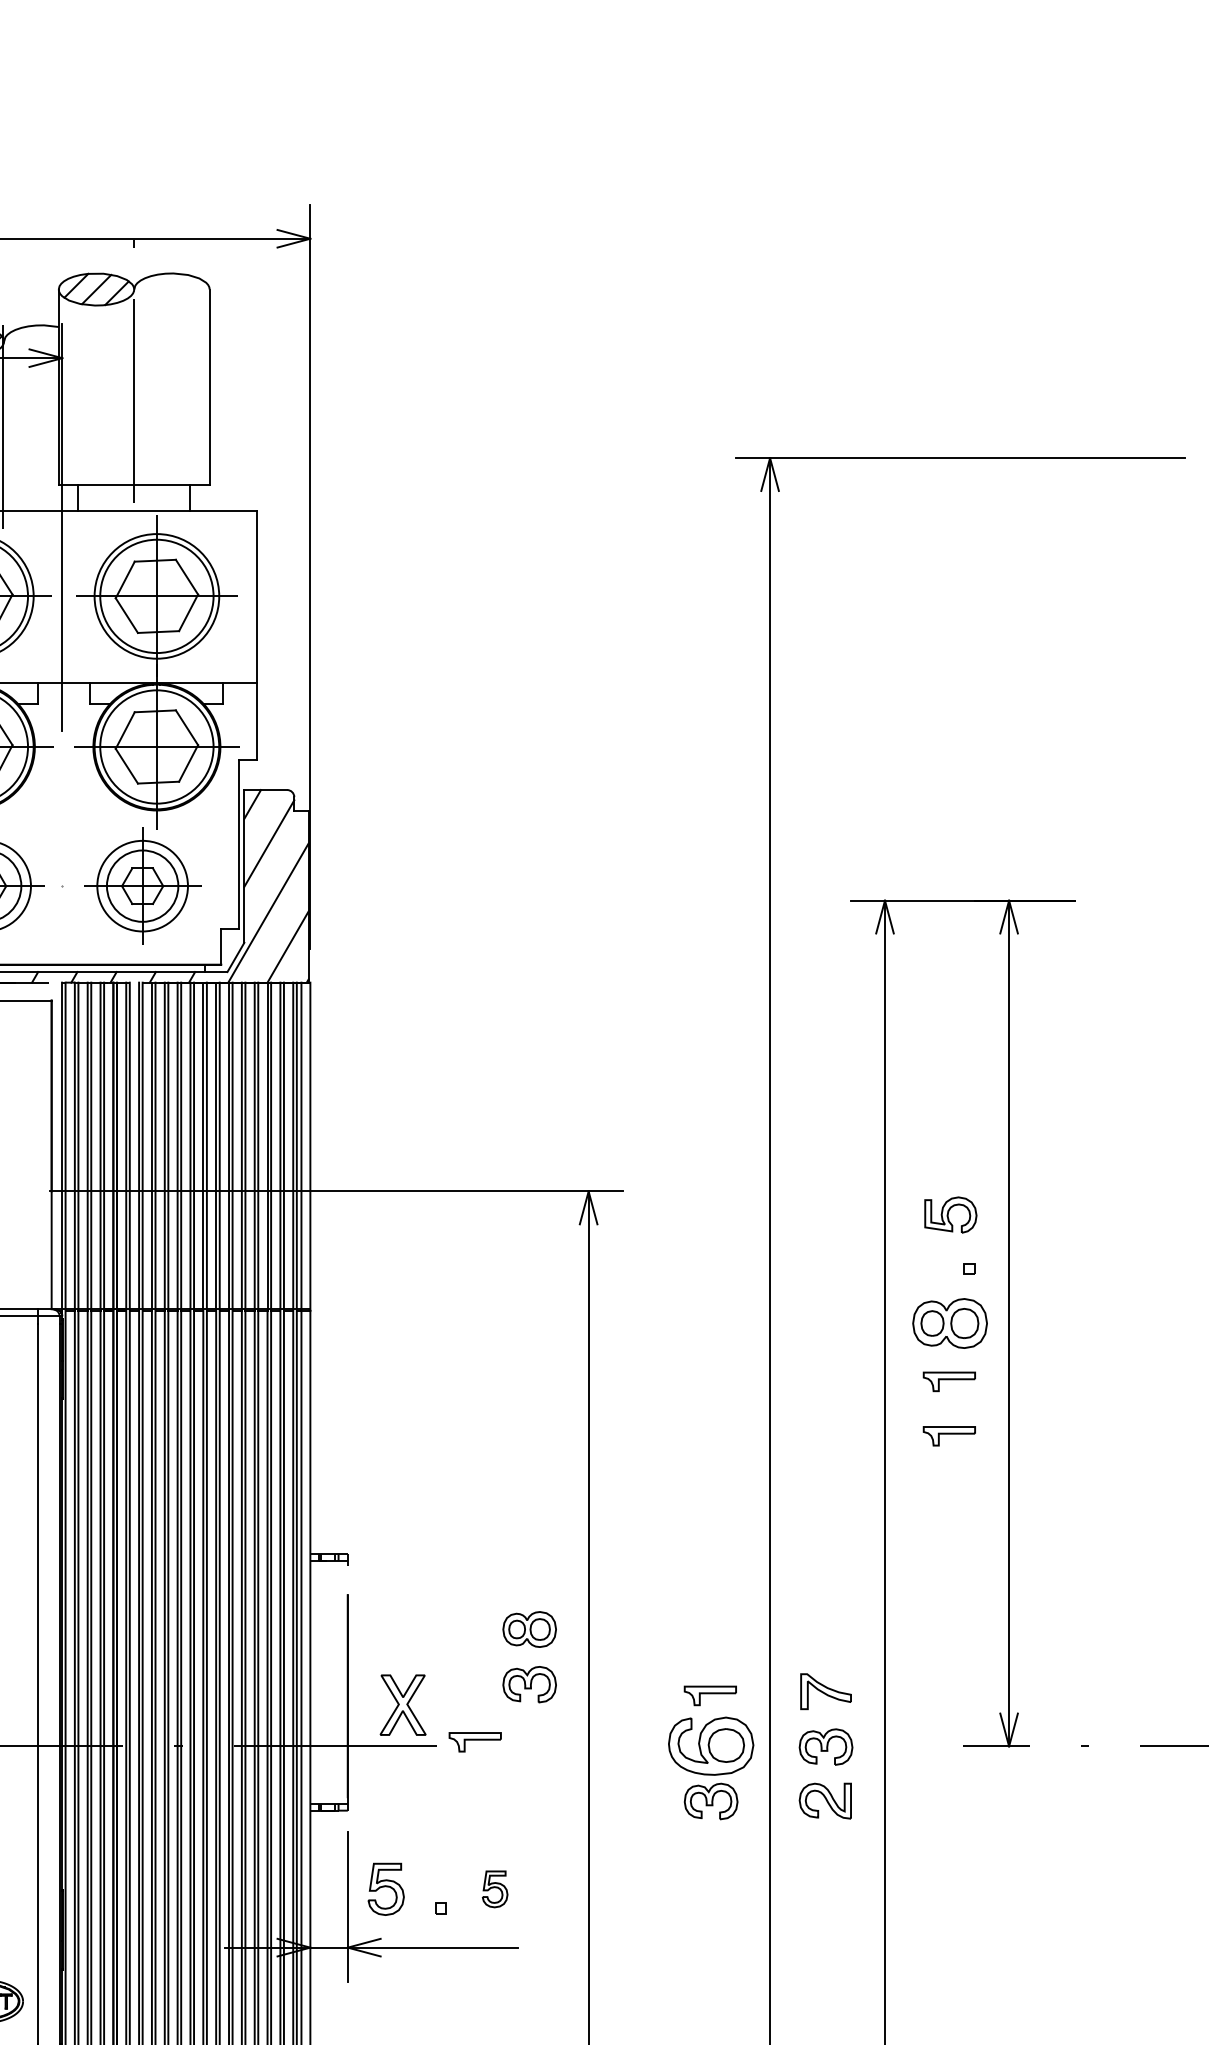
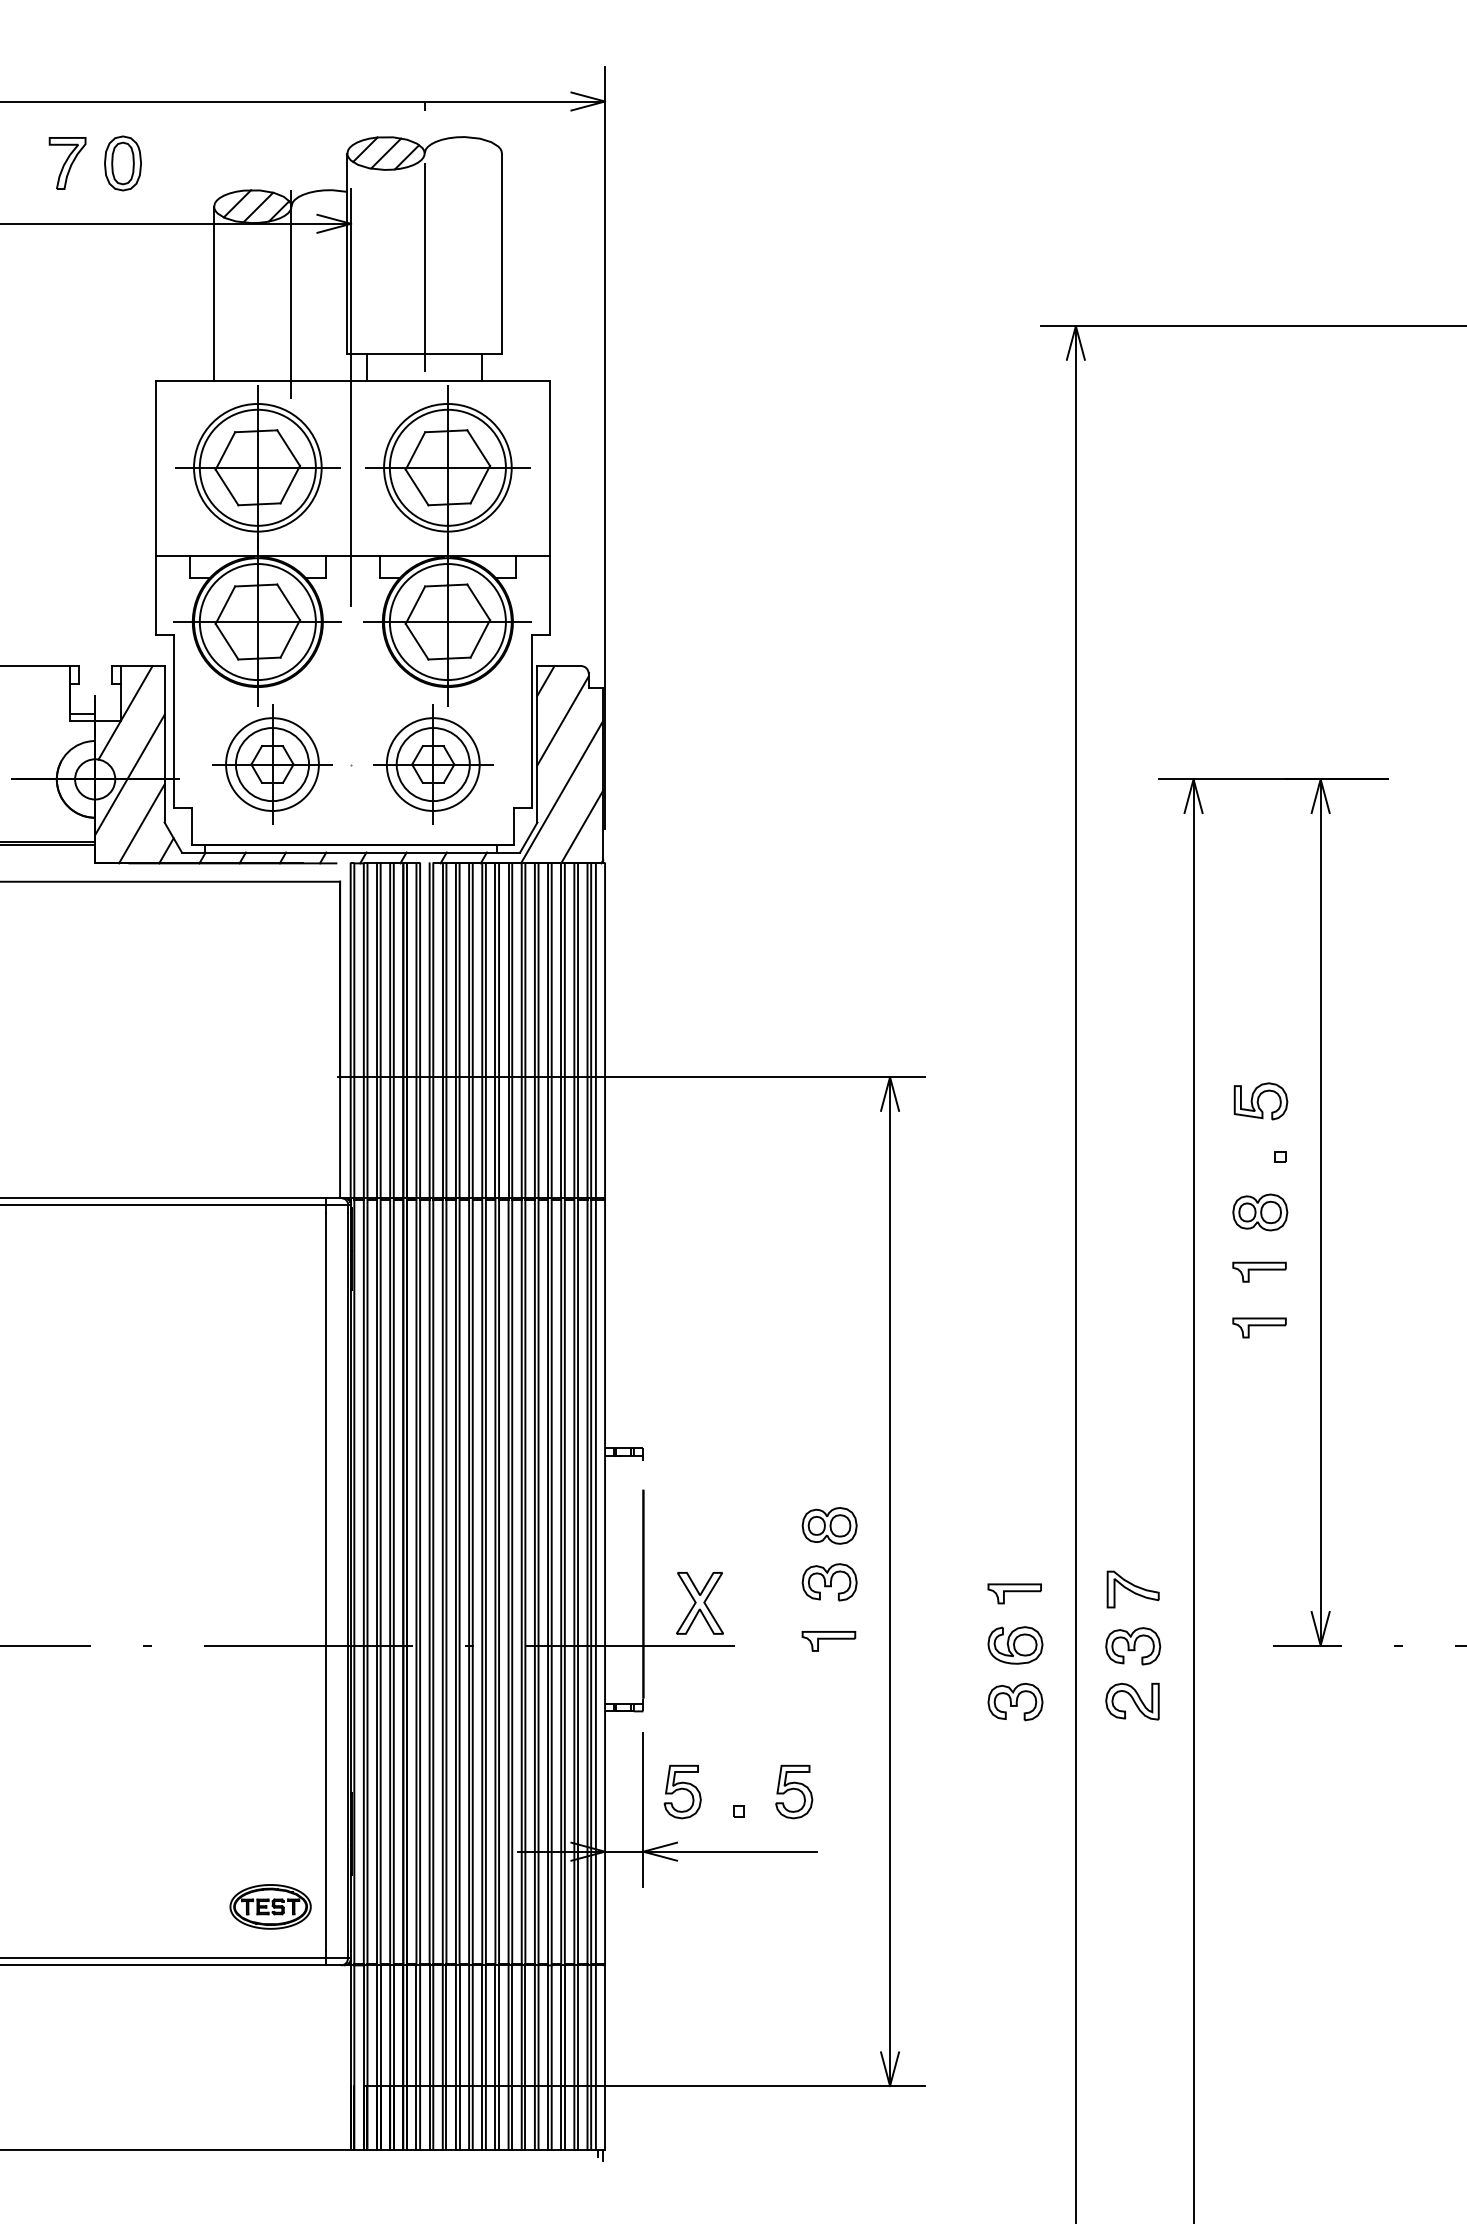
part: (950, 1323) -> (1260, 1212), size x0.71
part: (474, 1742) -> (828, 1641), moved
part: (711, 1746) -> (1015, 1645), size x0.62
part: (495, 1888) -> (794, 1791), size x1.43

